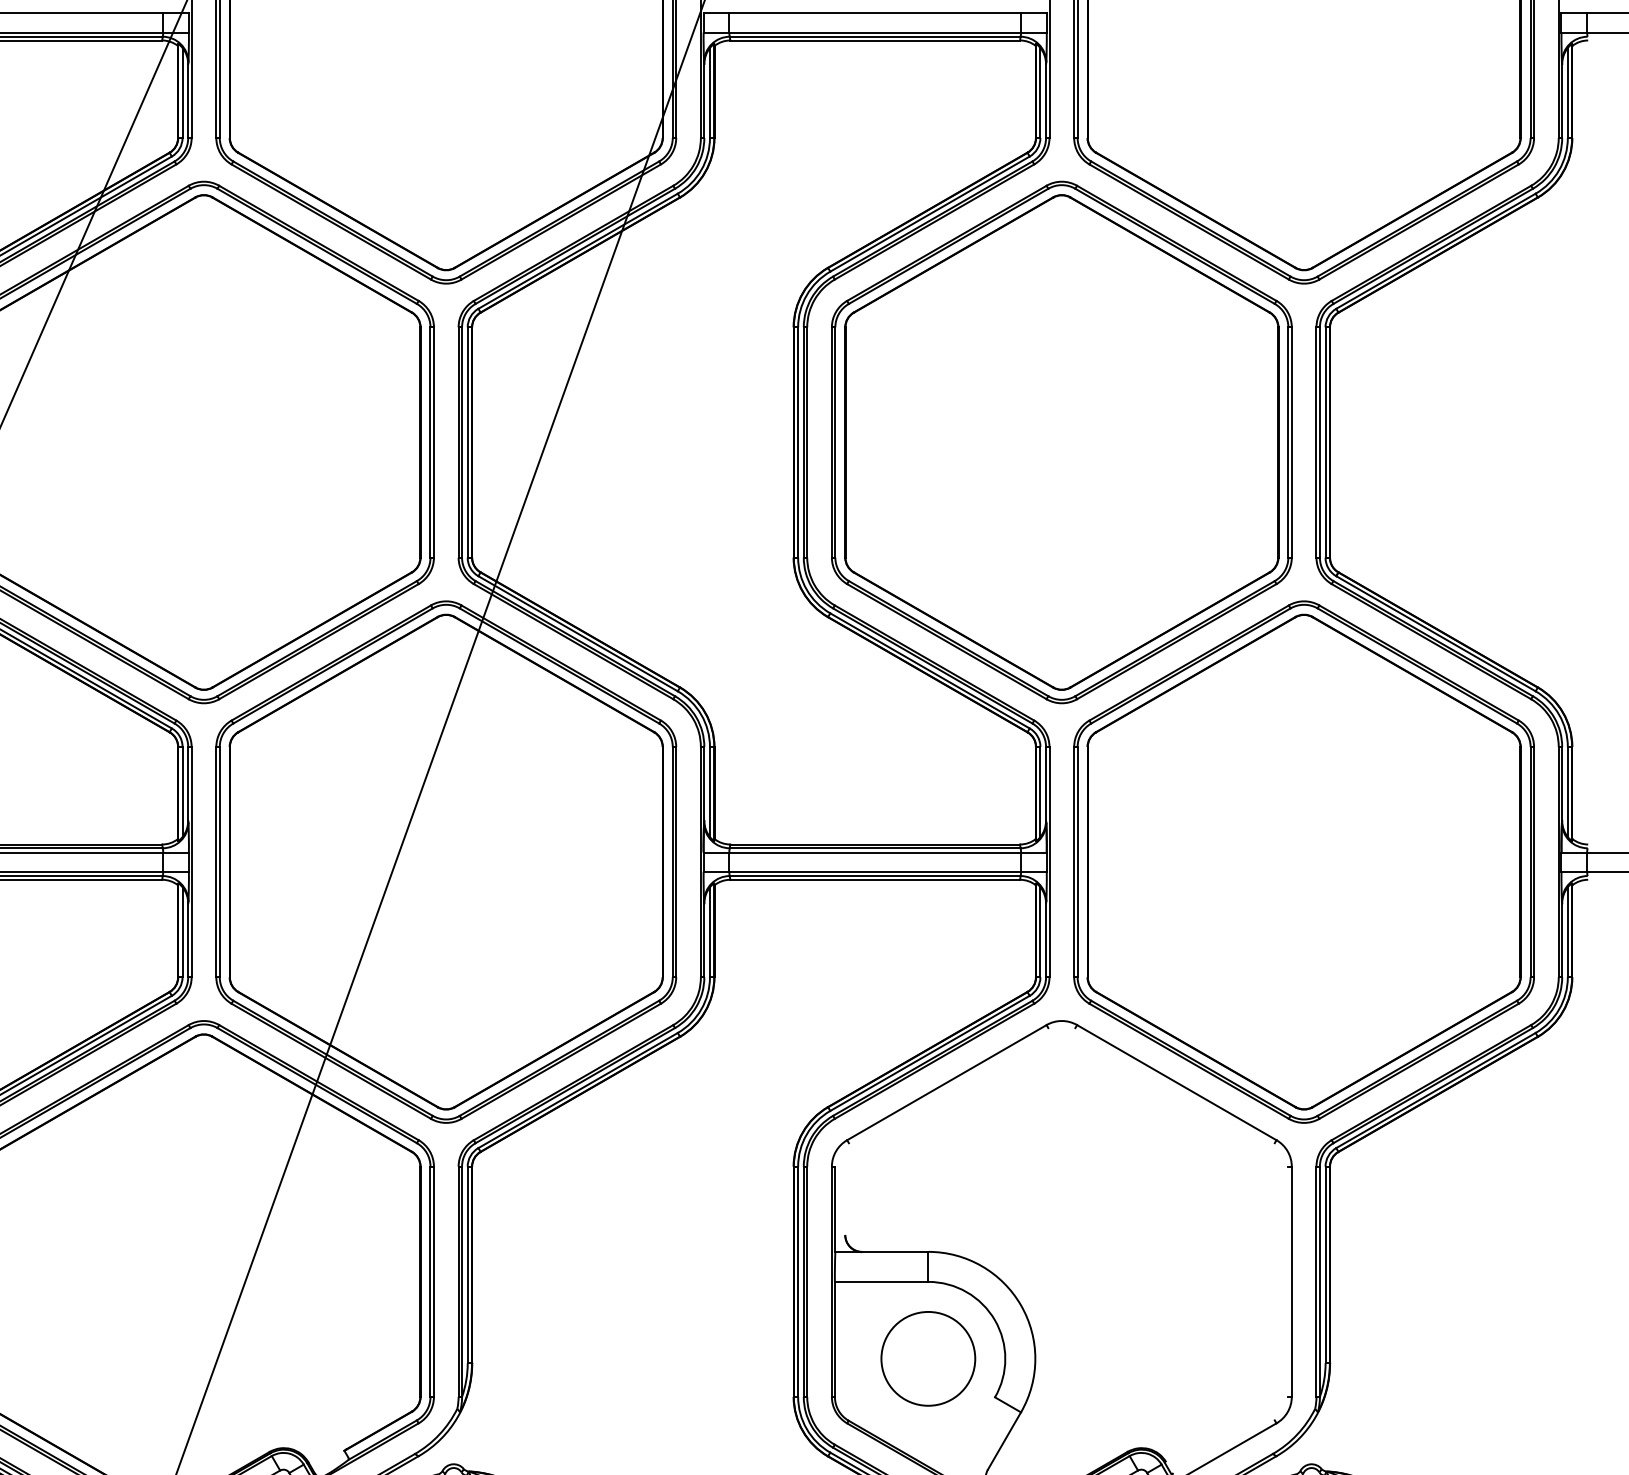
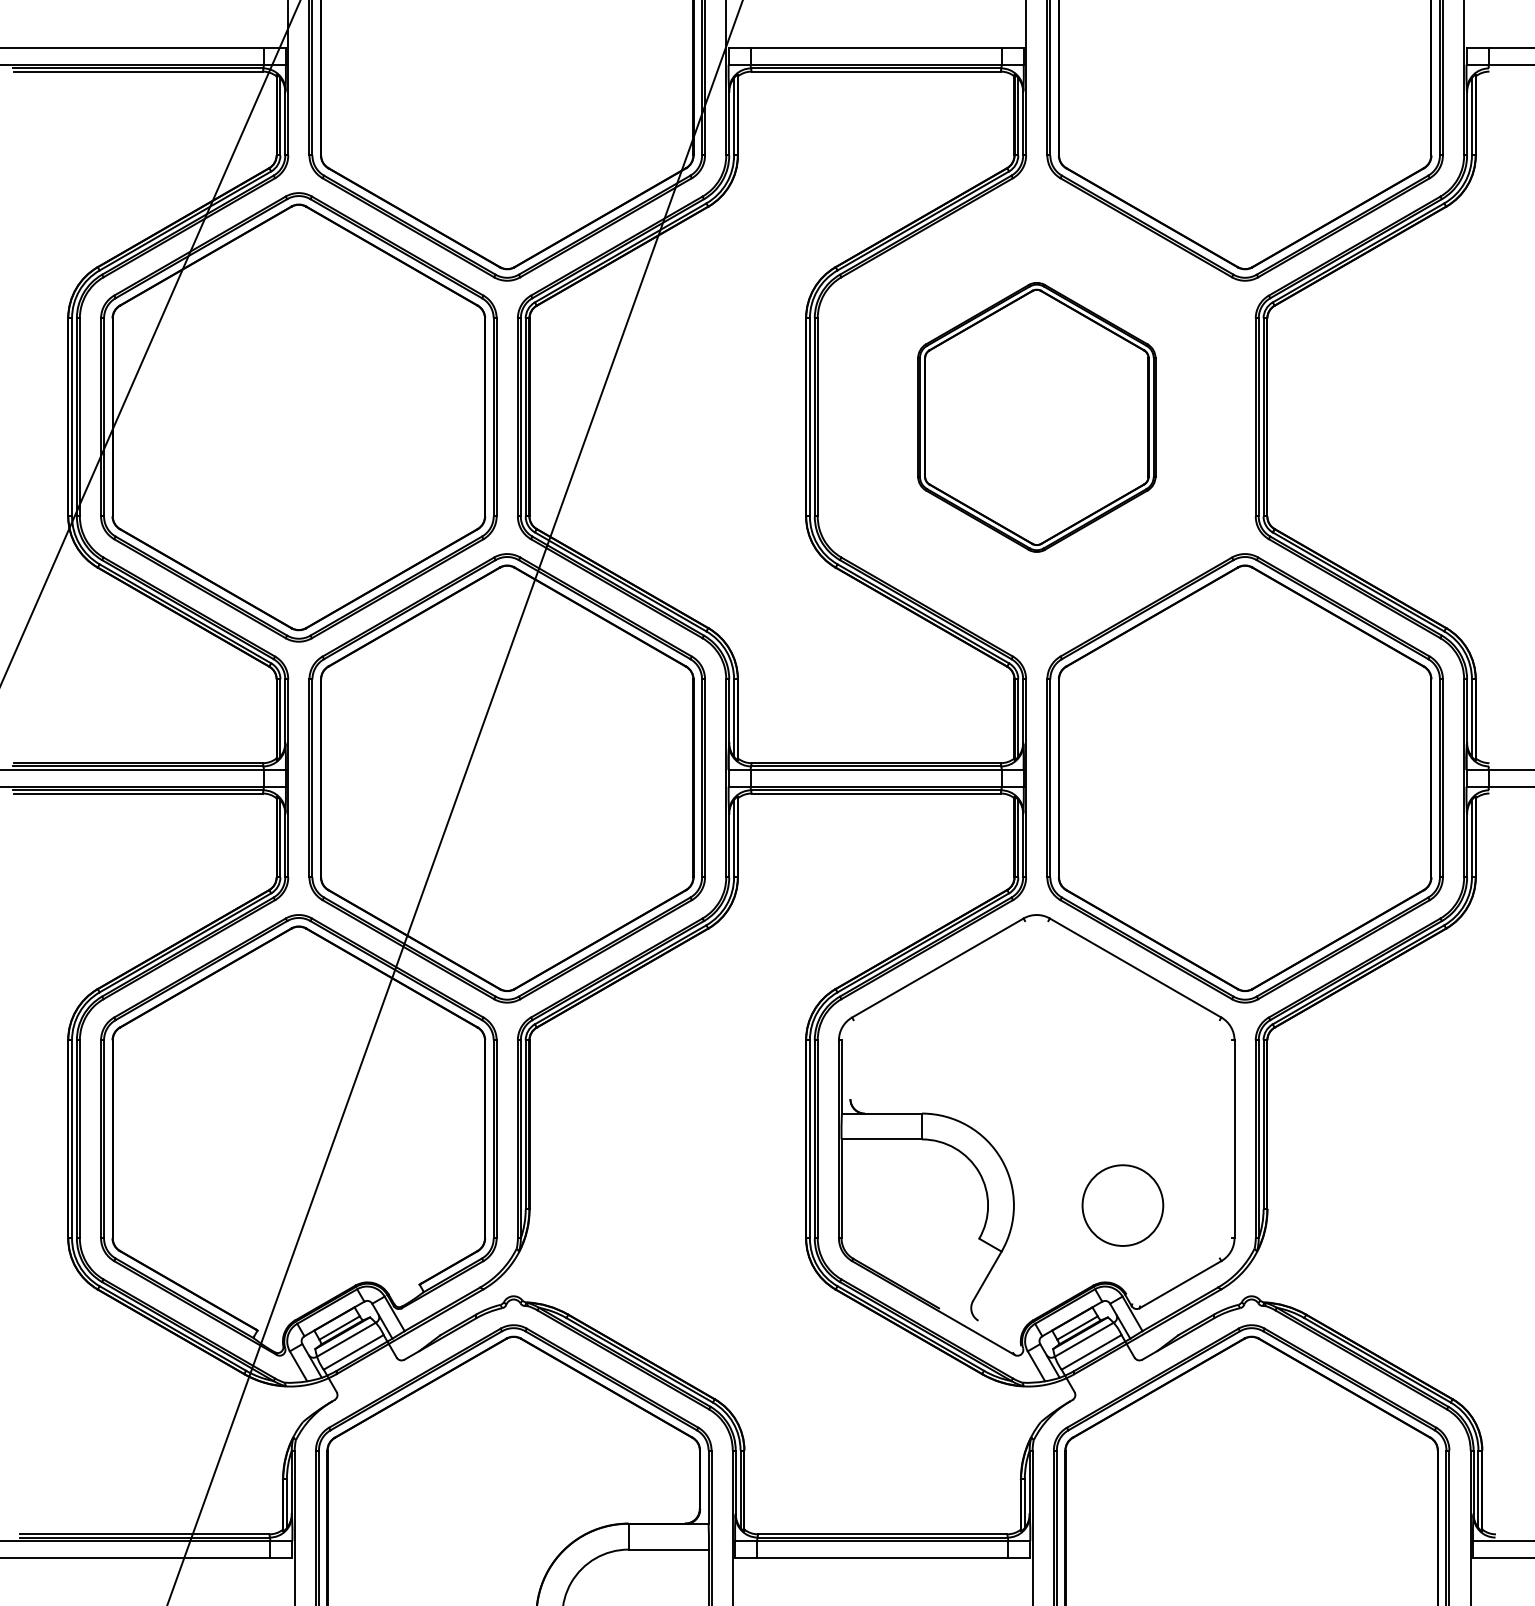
part: (1061, 442) -> (1036, 417), size x0.6
circle: (927, 1358) -> (1122, 1205), moved

